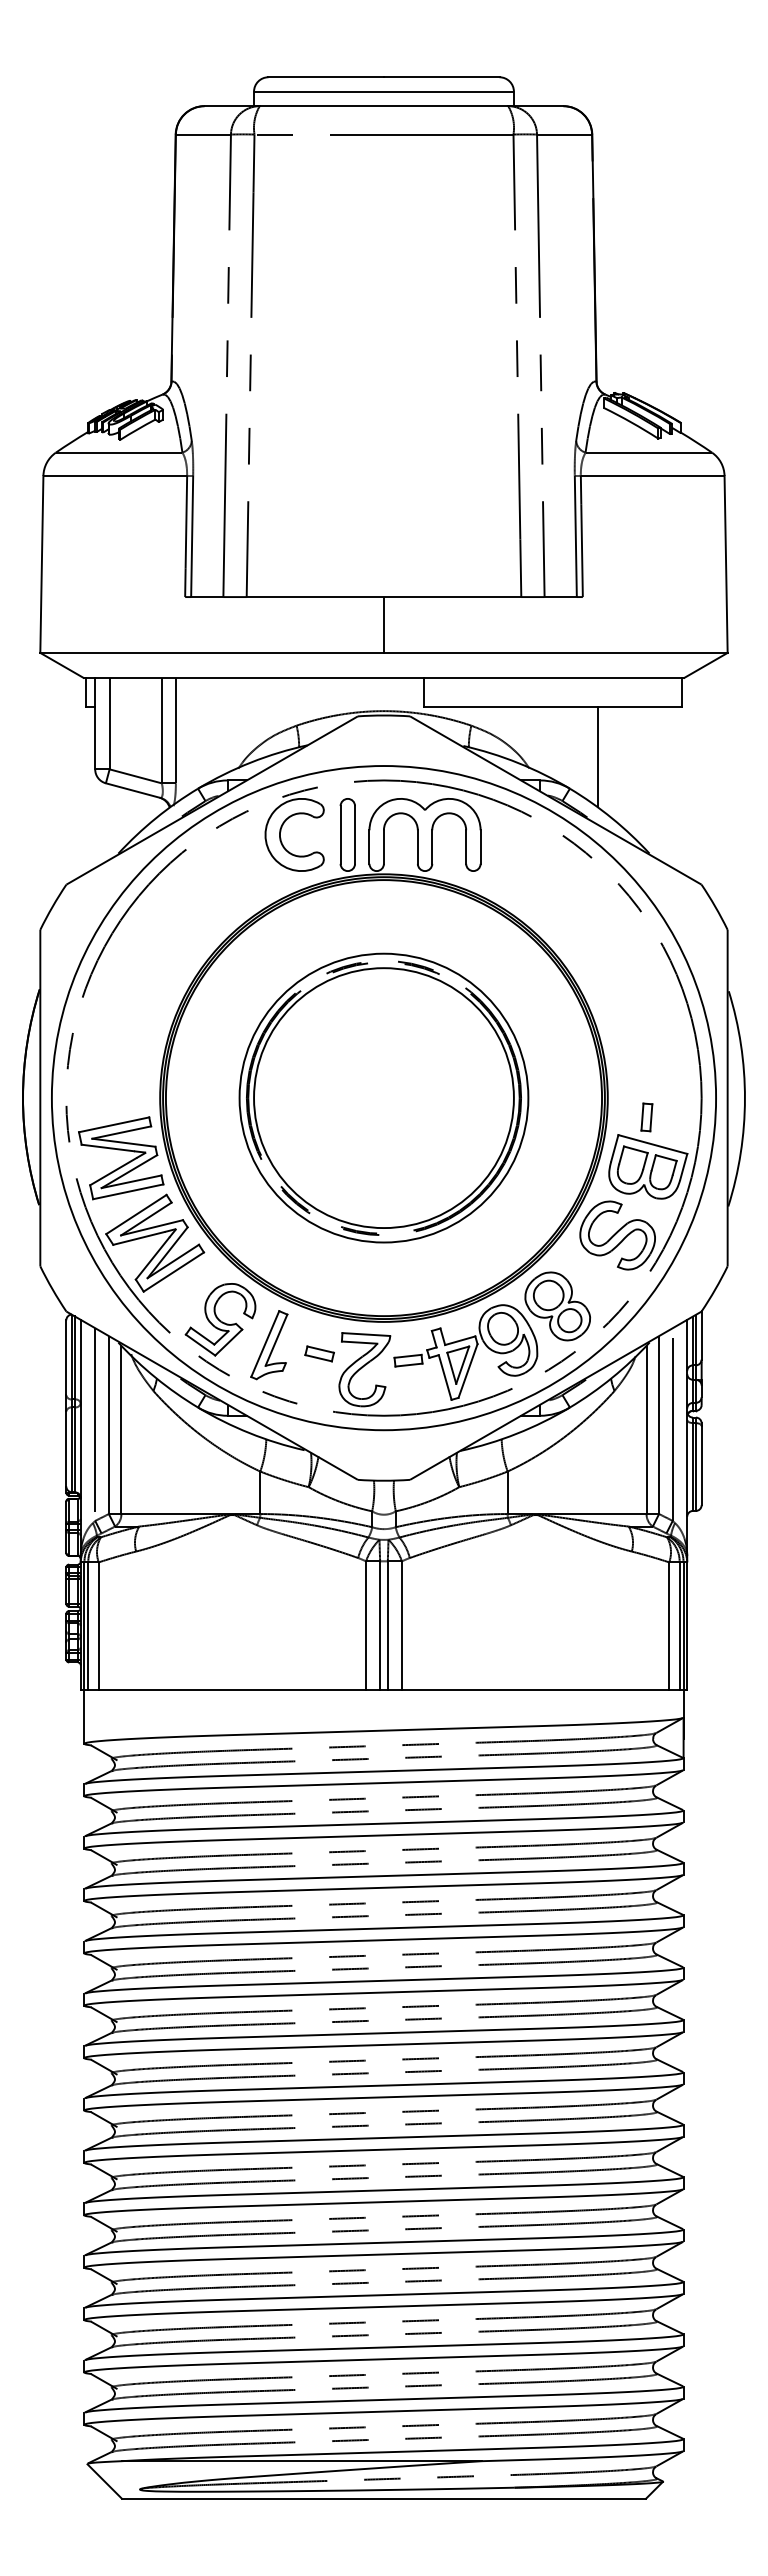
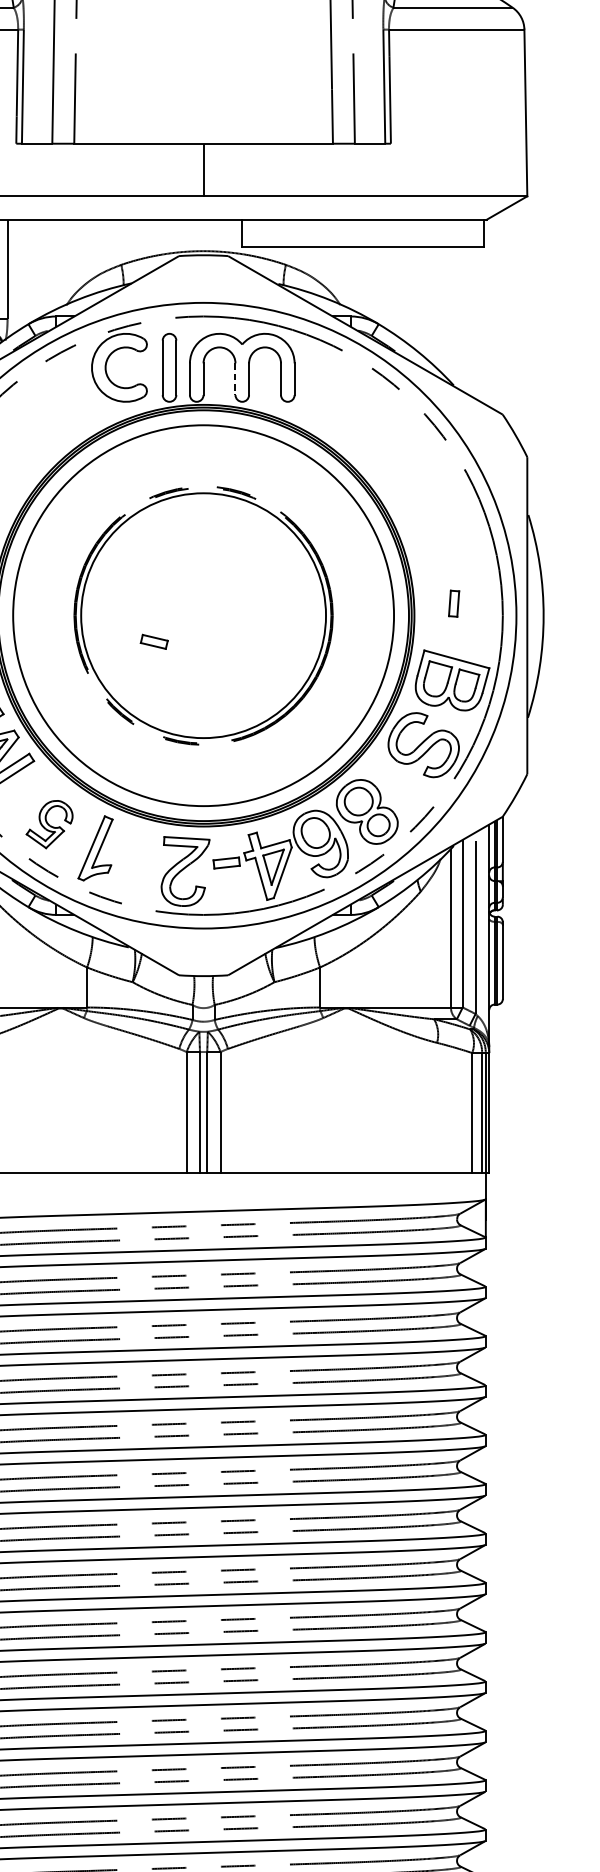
line: (597, 756) -> (404, 293), removed
line: (417, 847) -> (235, 379), solid -> dashed
circle: (383, 1097) -> (203, 615), size x1.4
part: (646, 1117) -> (453, 603), moved
part: (220, 1319) -> (49, 824), size x0.7
part: (319, 1353) -> (154, 641), moved

